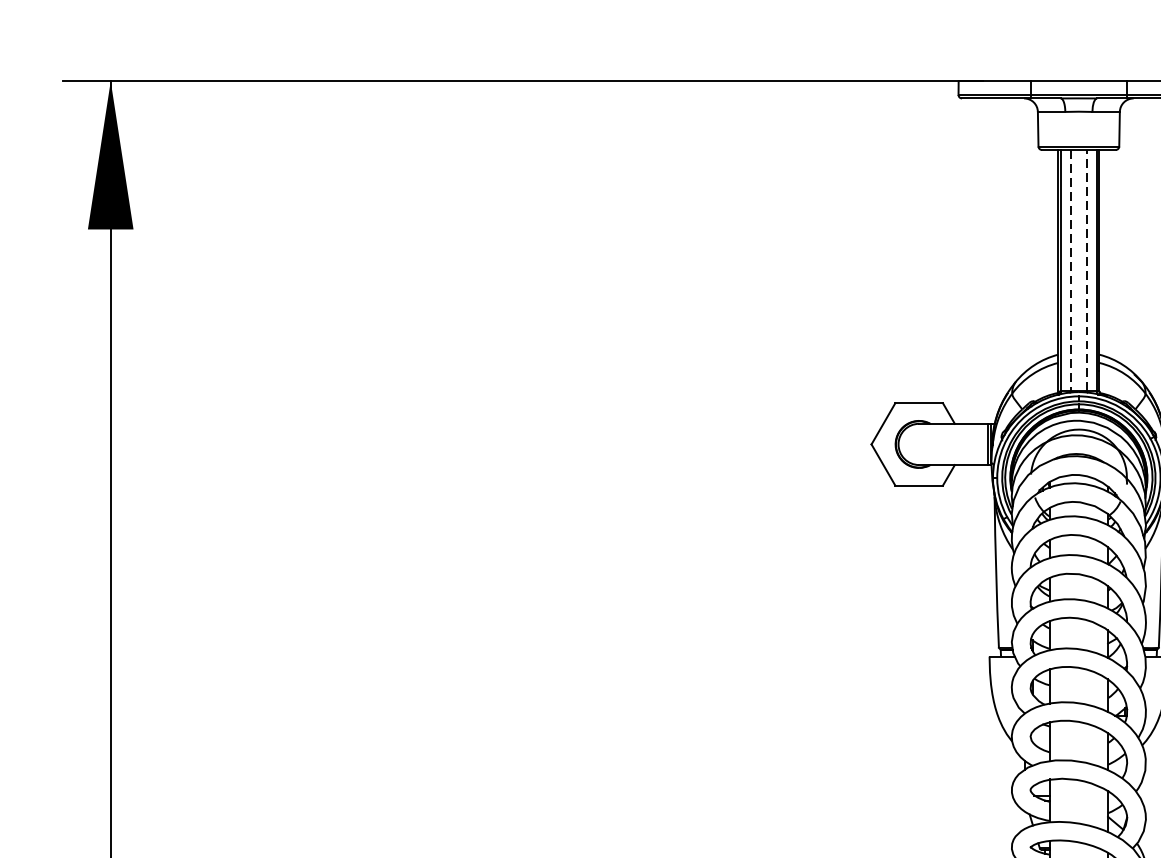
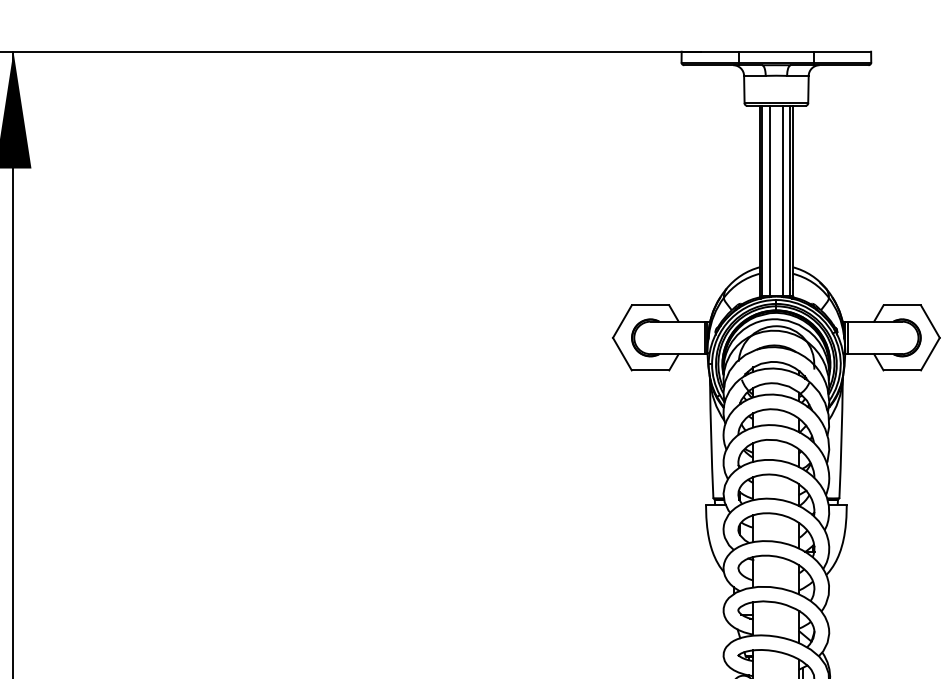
line: (1086, 270) -> (782, 200), dashed -> solid
line: (1071, 271) -> (770, 201), dashed -> solid

